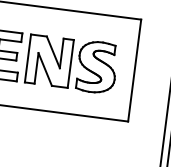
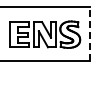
line: (133, 69) -> (89, 33), solid -> dashed

